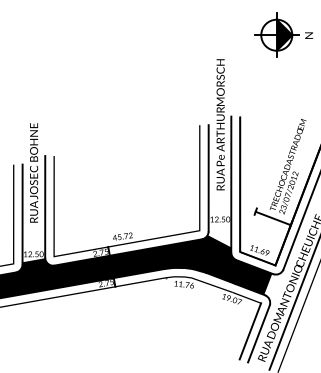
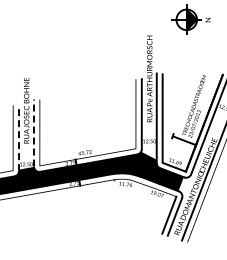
line: (44, 207) -> (33, 133), solid -> dashed
line: (23, 215) -> (19, 138), solid -> dashed

